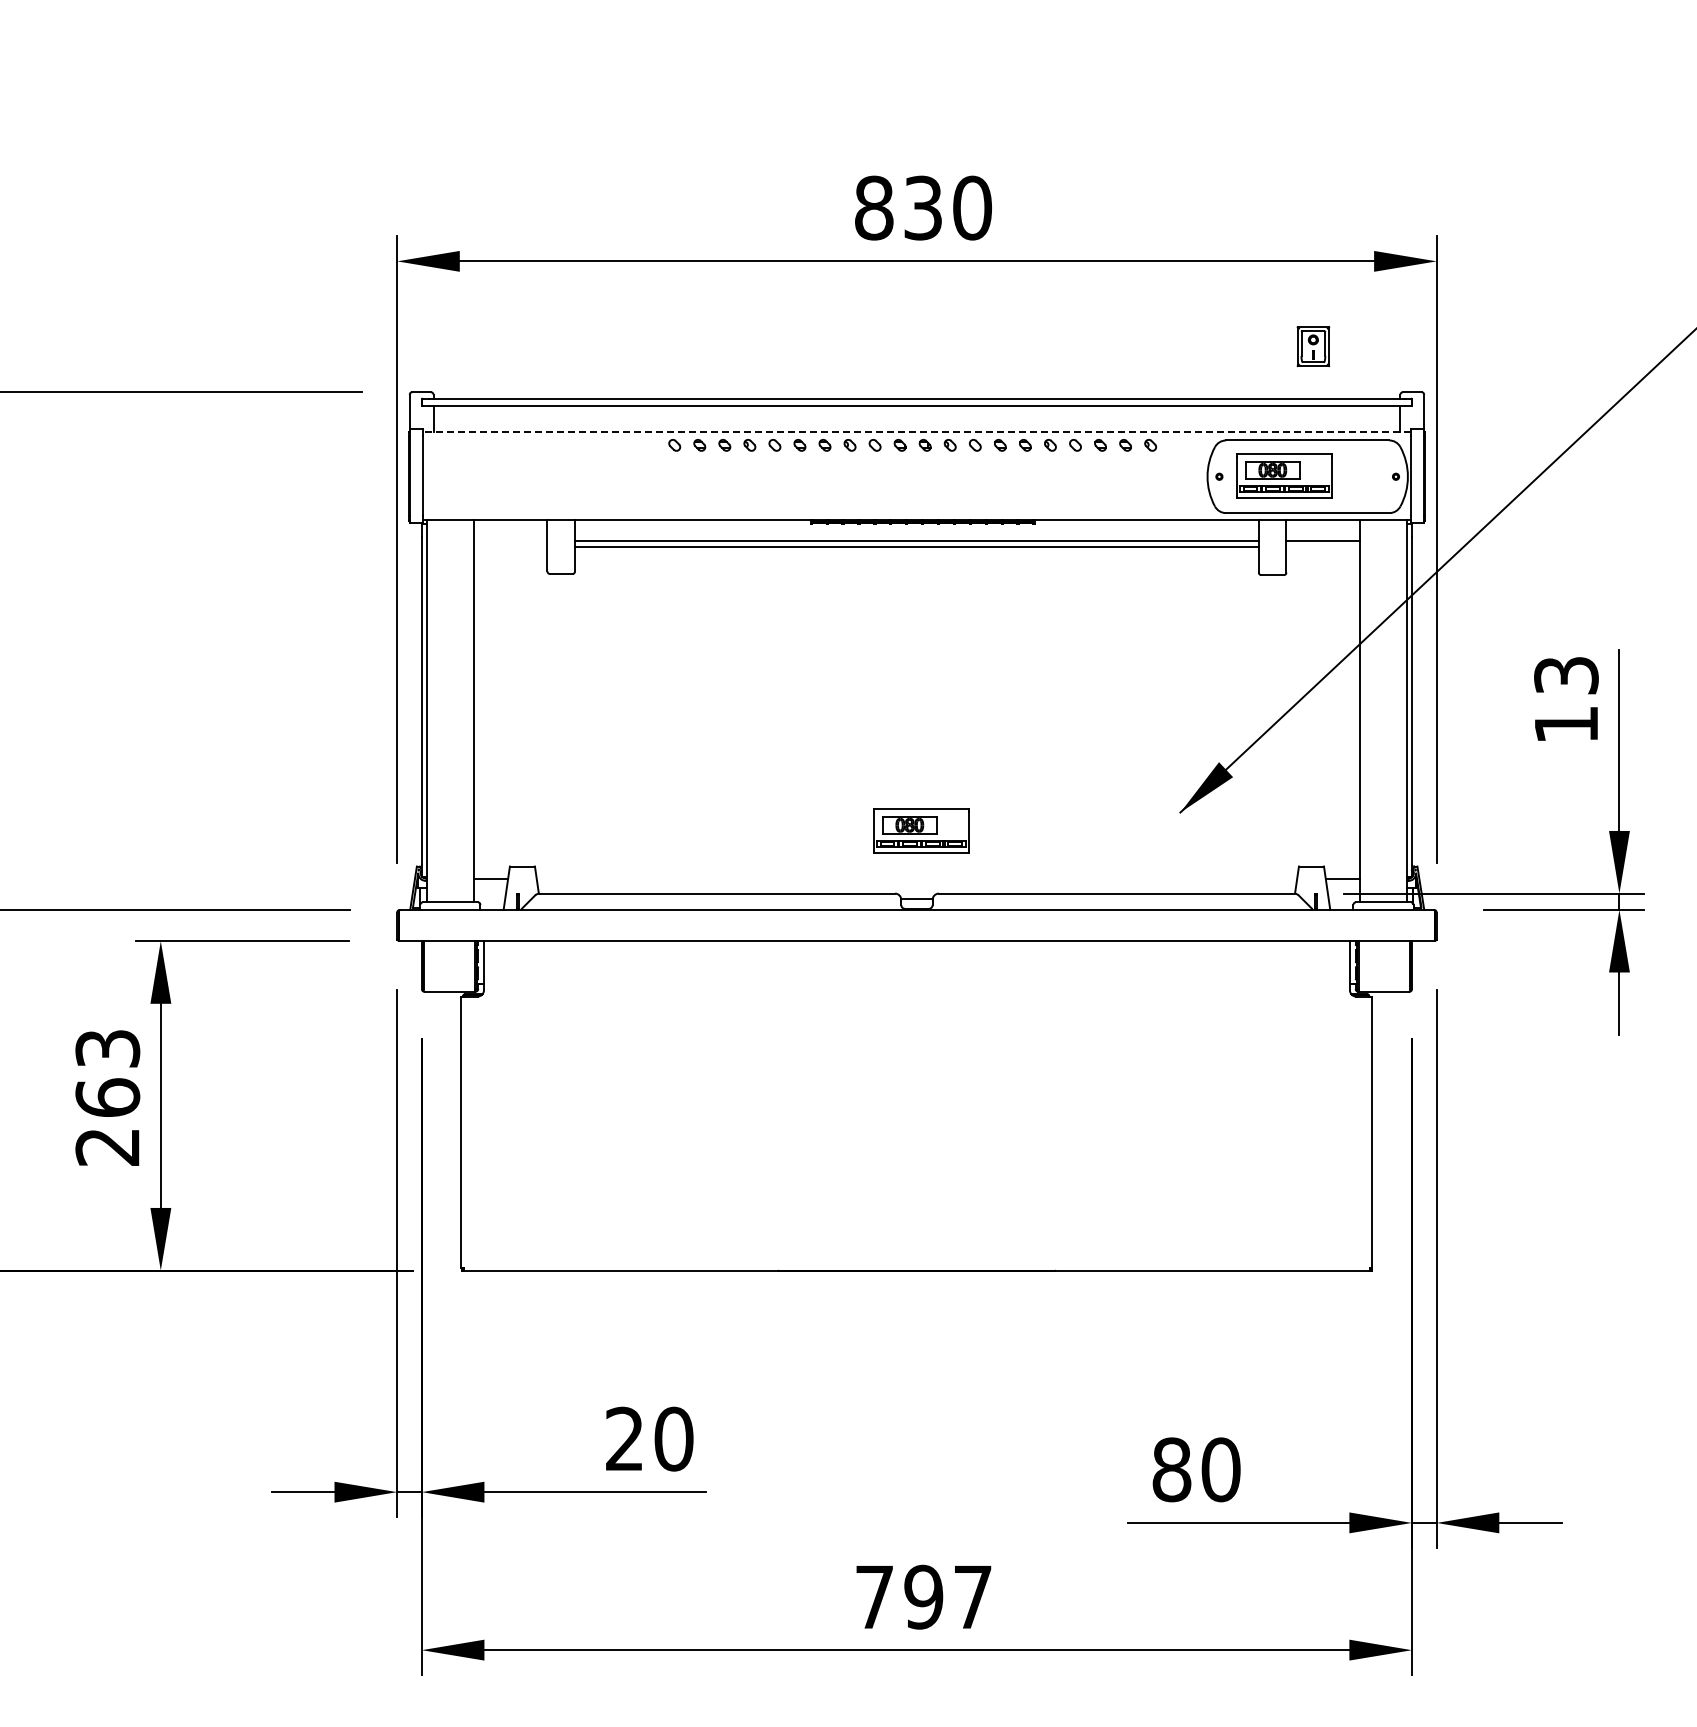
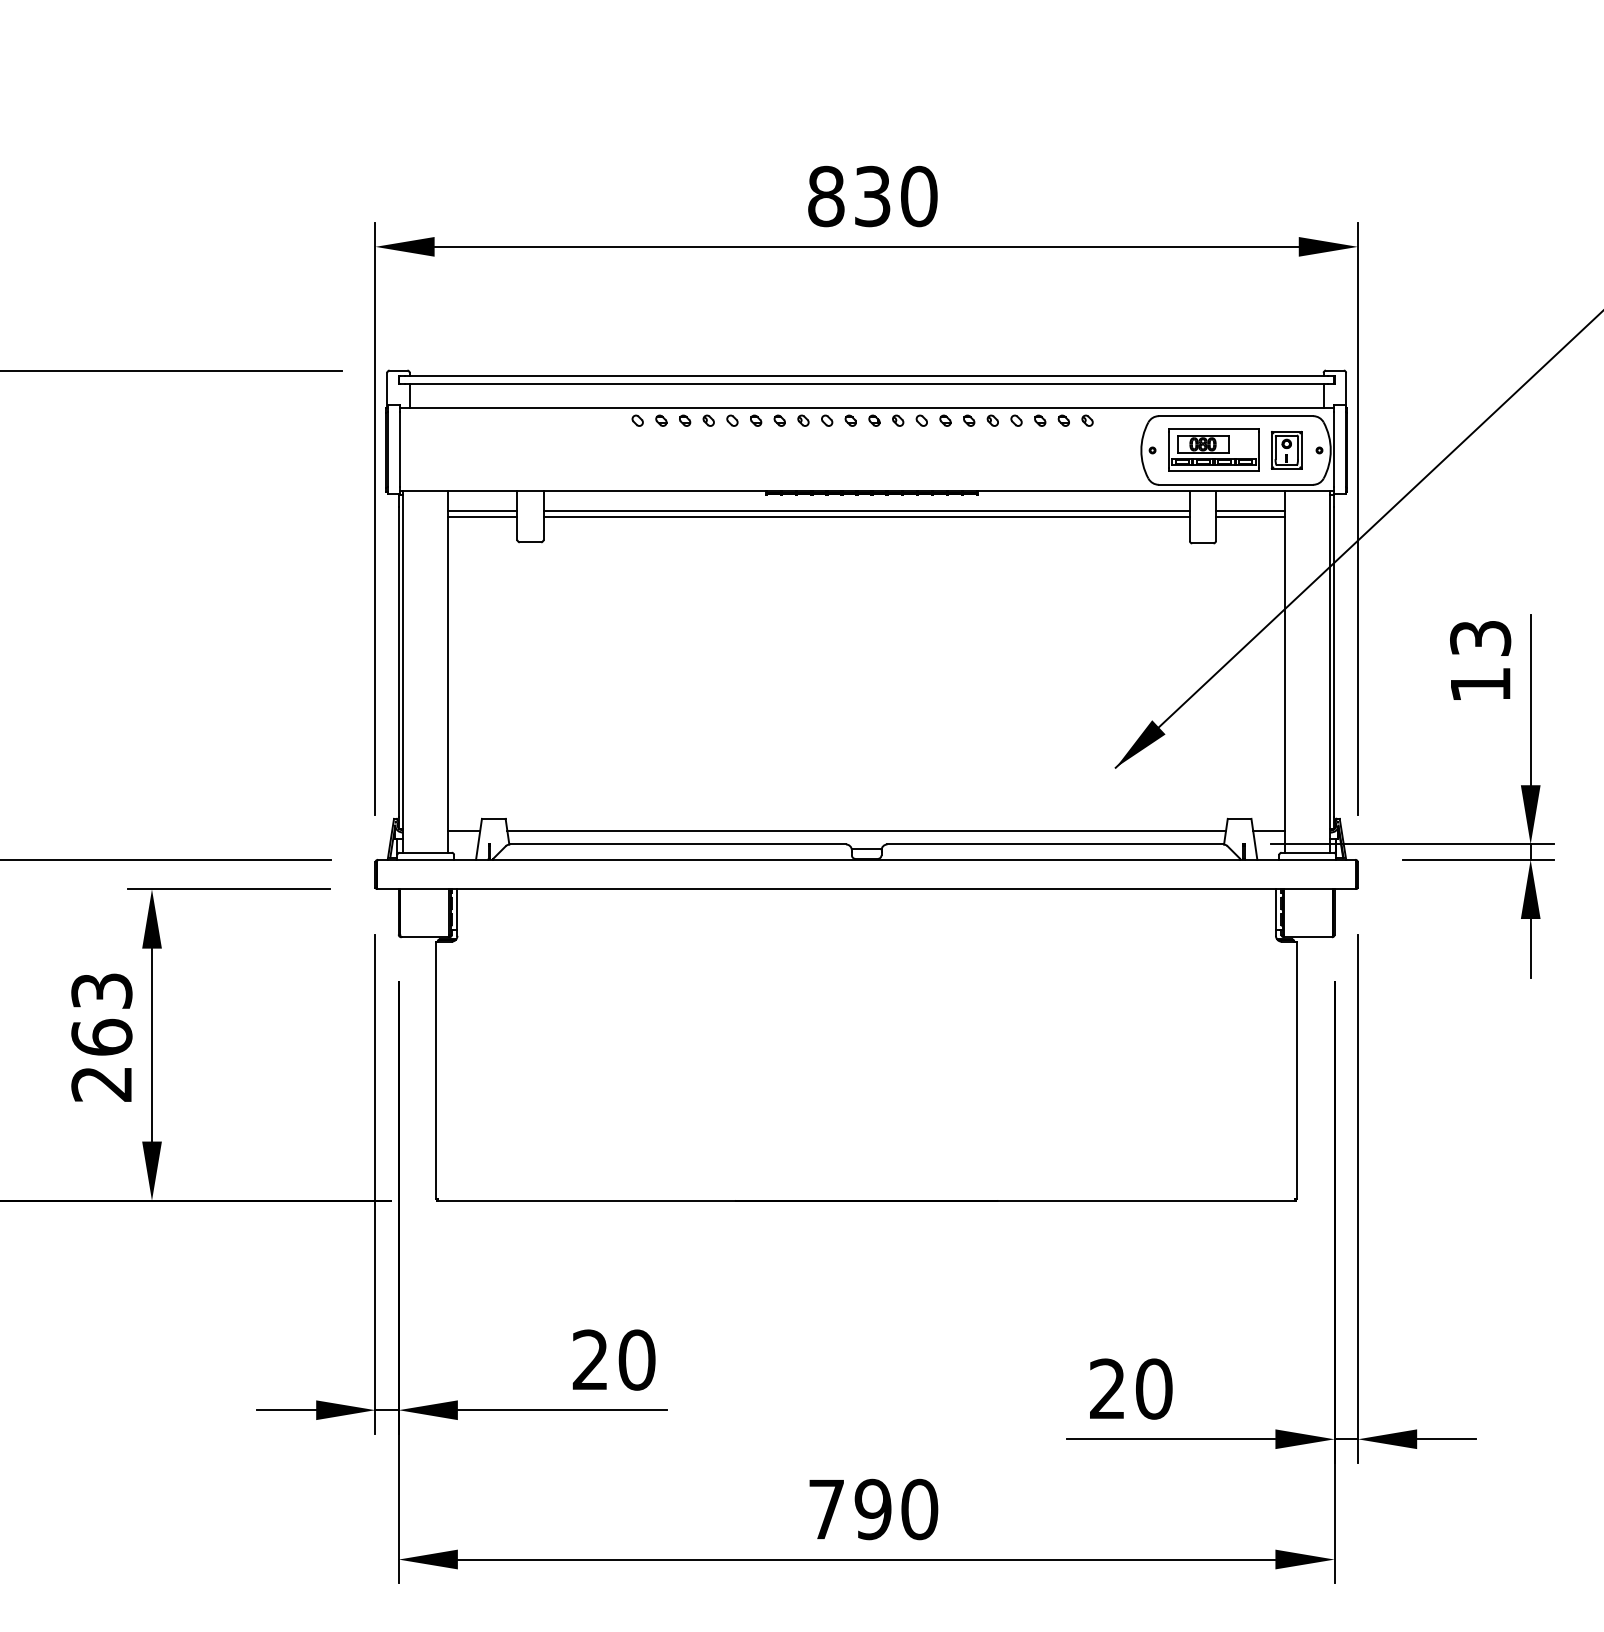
part: (1313, 346) -> (1286, 450), moved
line: (916, 432) -> (866, 408), dashed -> solid
line: (510, 541) -> (482, 511), added
line: (510, 547) -> (482, 517), added
line: (1322, 547) -> (1250, 517), added
part: (921, 830) -> (870, 784), removed
line: (916, 879) -> (866, 831), added
text: (1171, 1469) -> (1107, 1388), 80 -> 20
text: (972, 1596) -> (919, 1508), 797 -> 790

